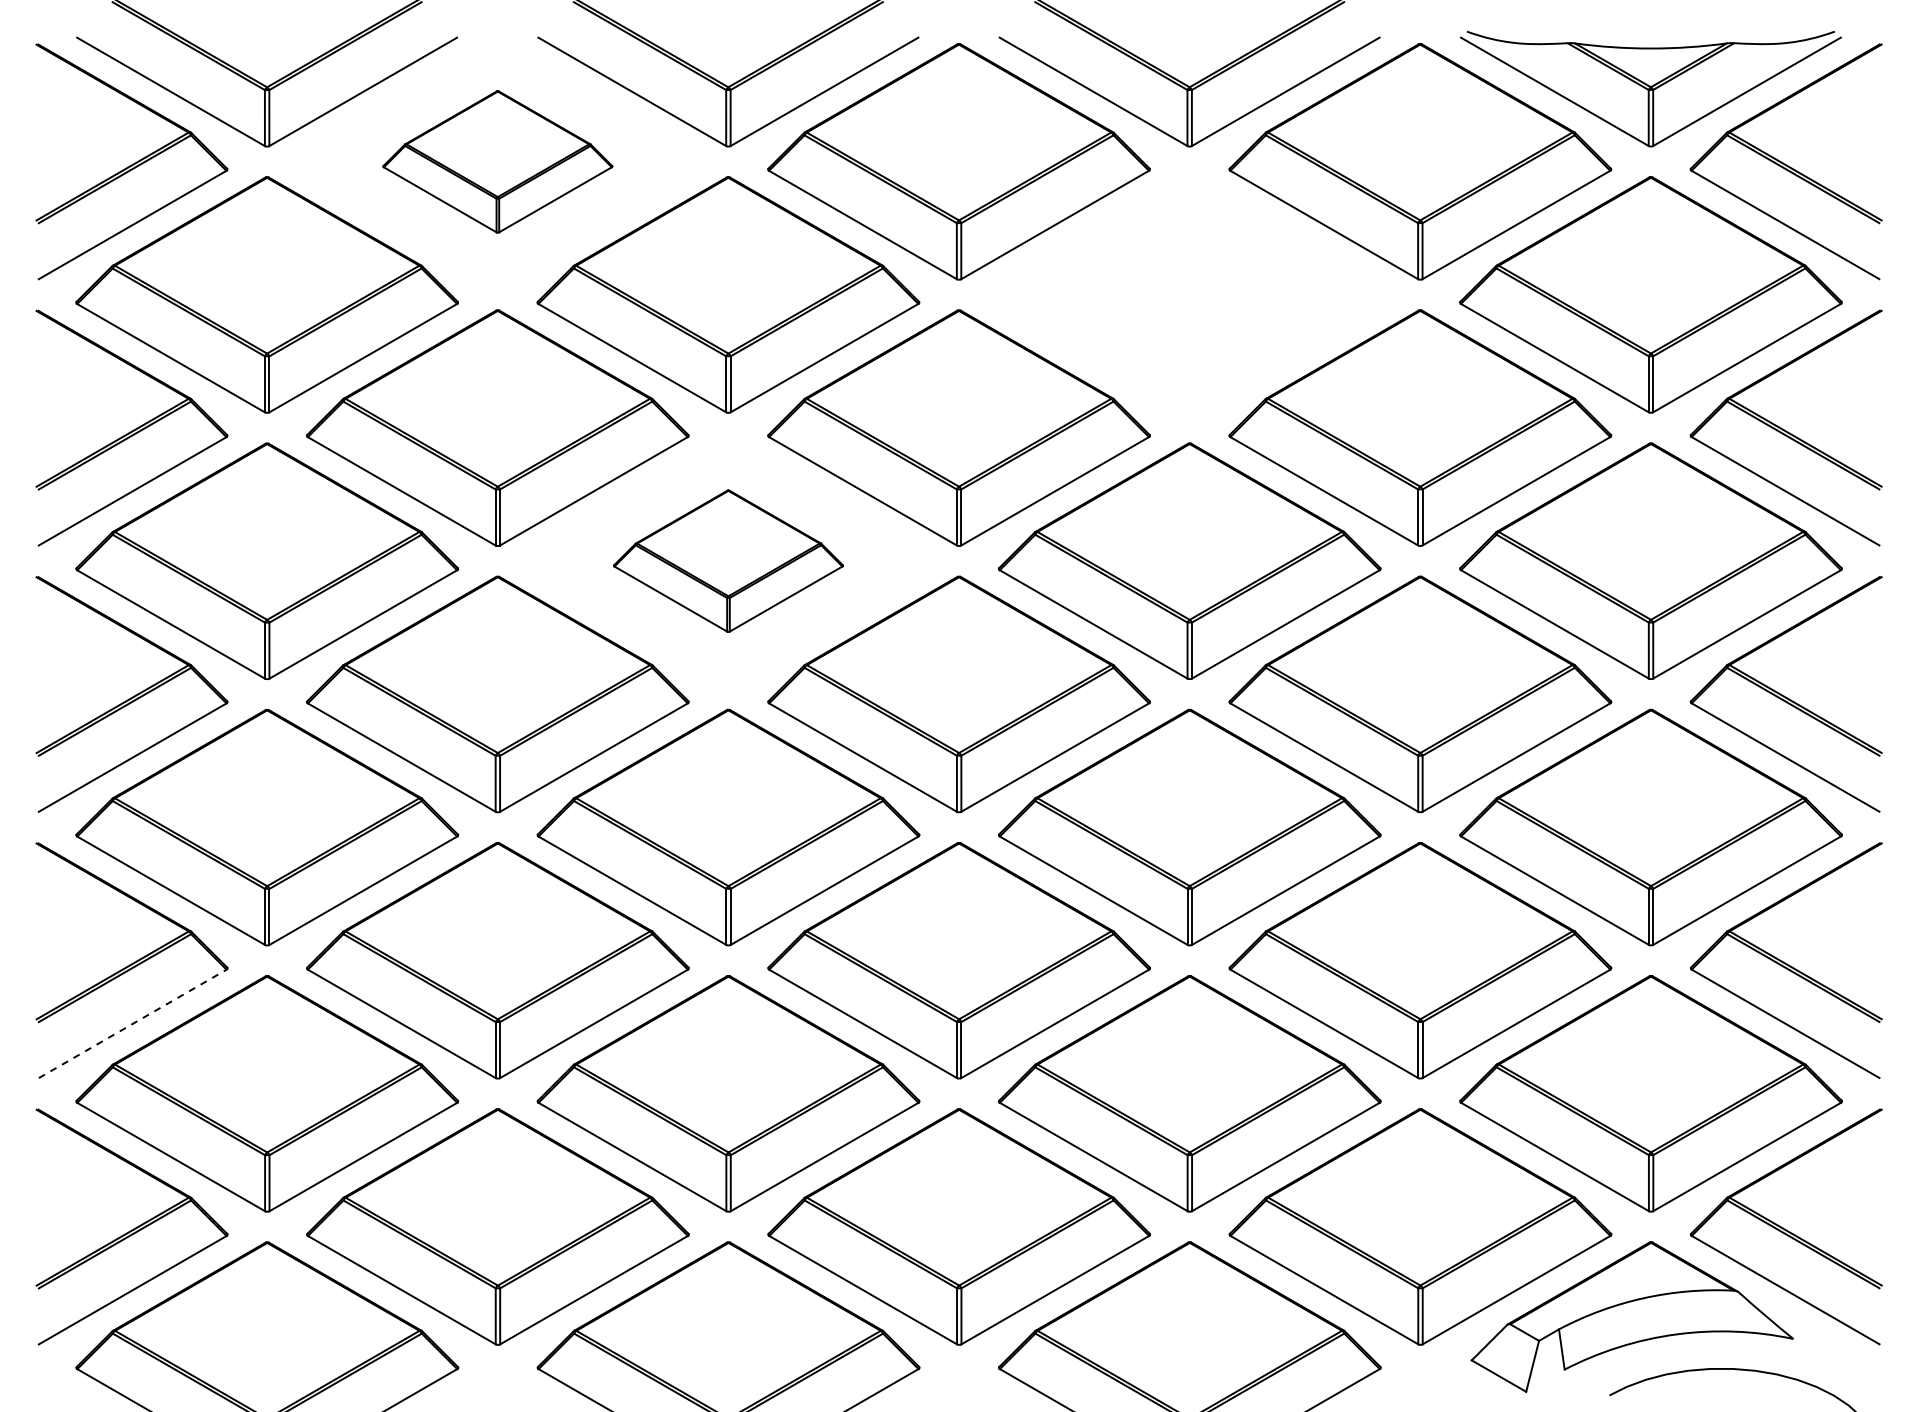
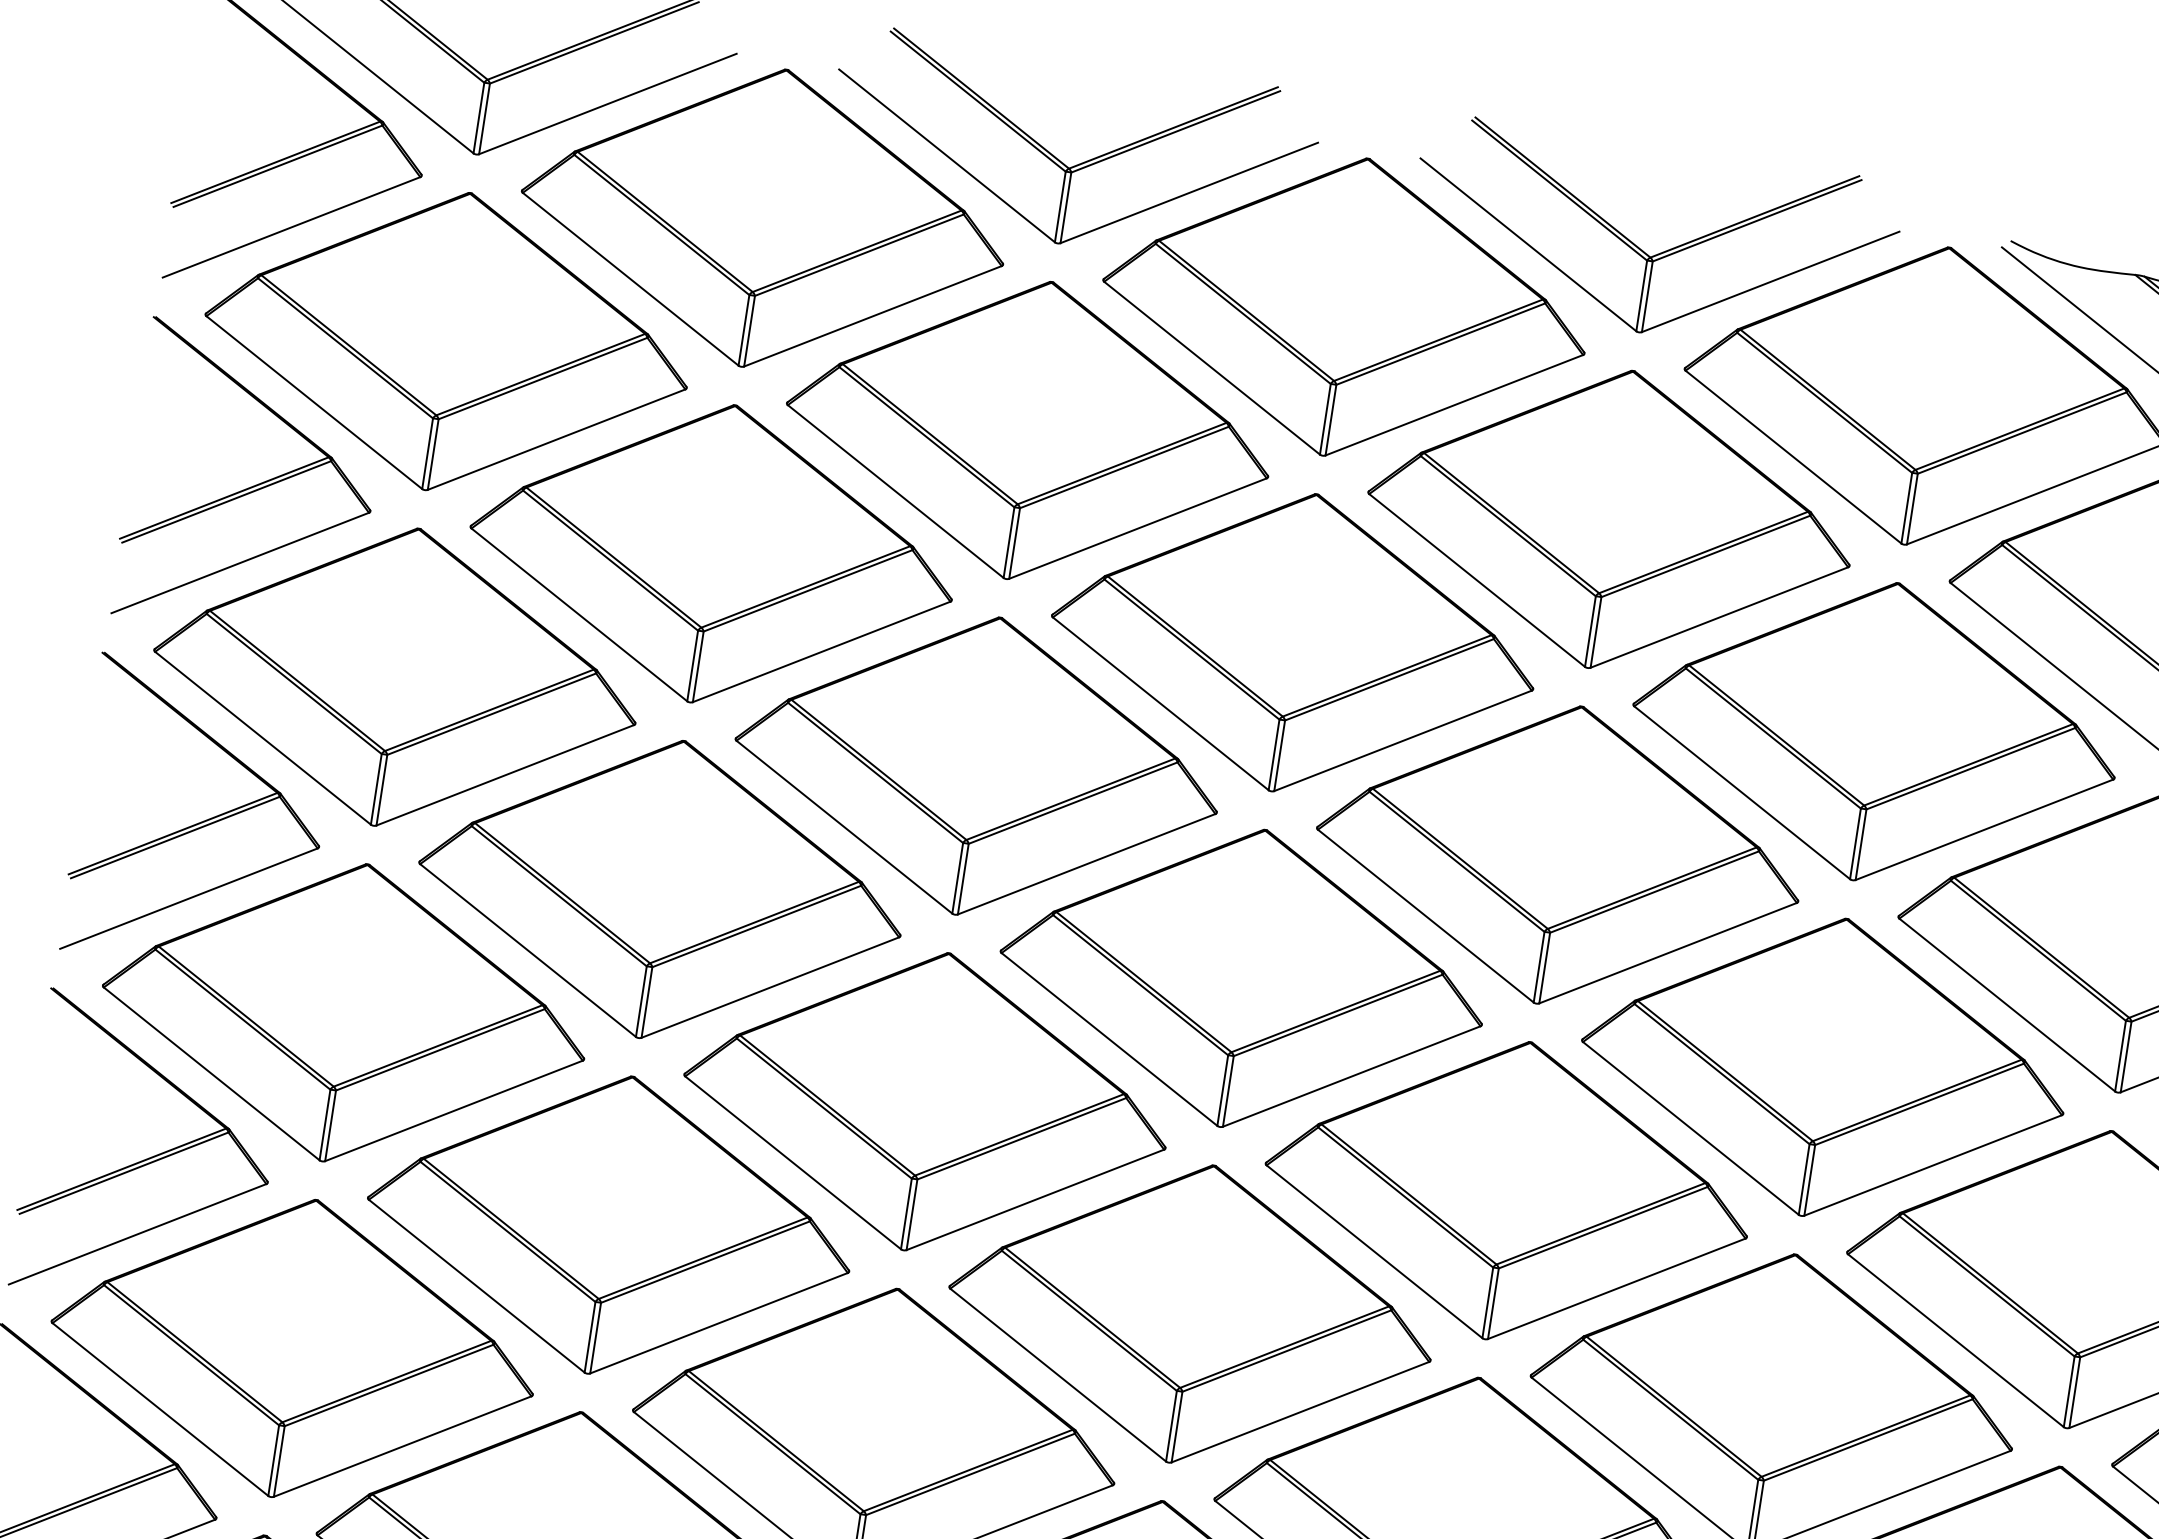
part: (497, 161) -> (763, 217), size x1.67
part: (1189, 294) -> (1610, 518), added
part: (728, 560) -> (977, 765), size x1.67
line: (133, 1023) -> (138, 1233), dashed -> solid

